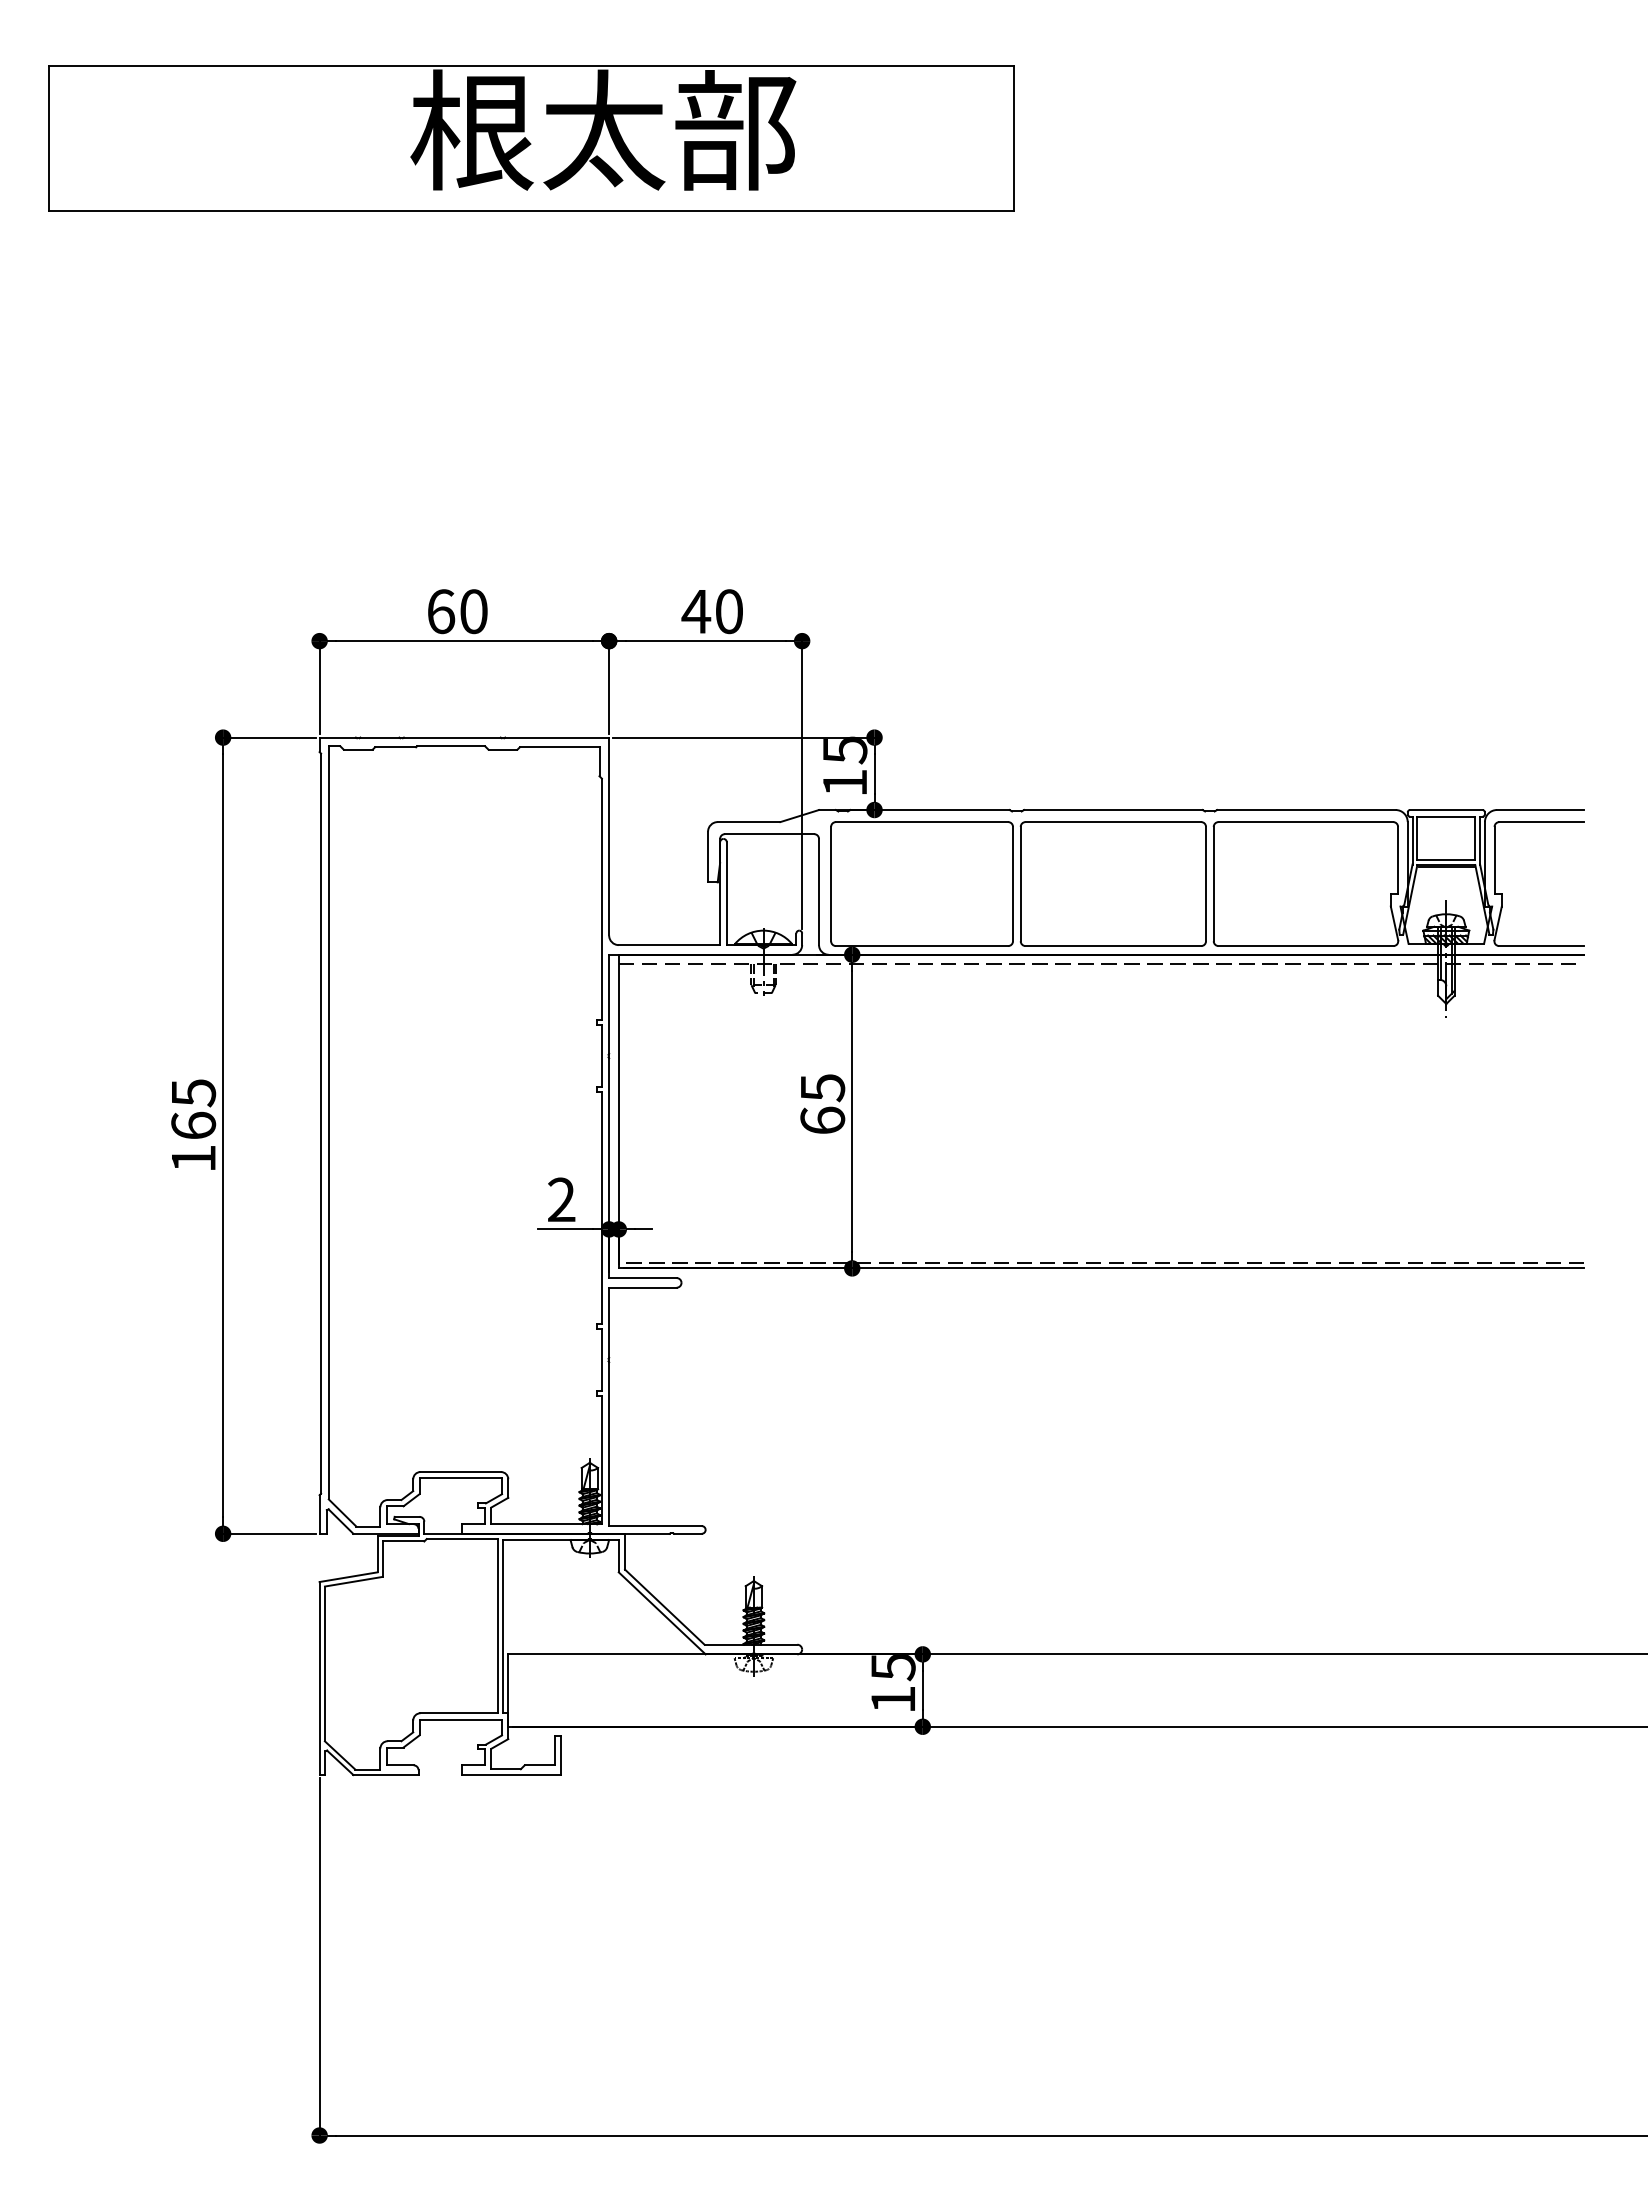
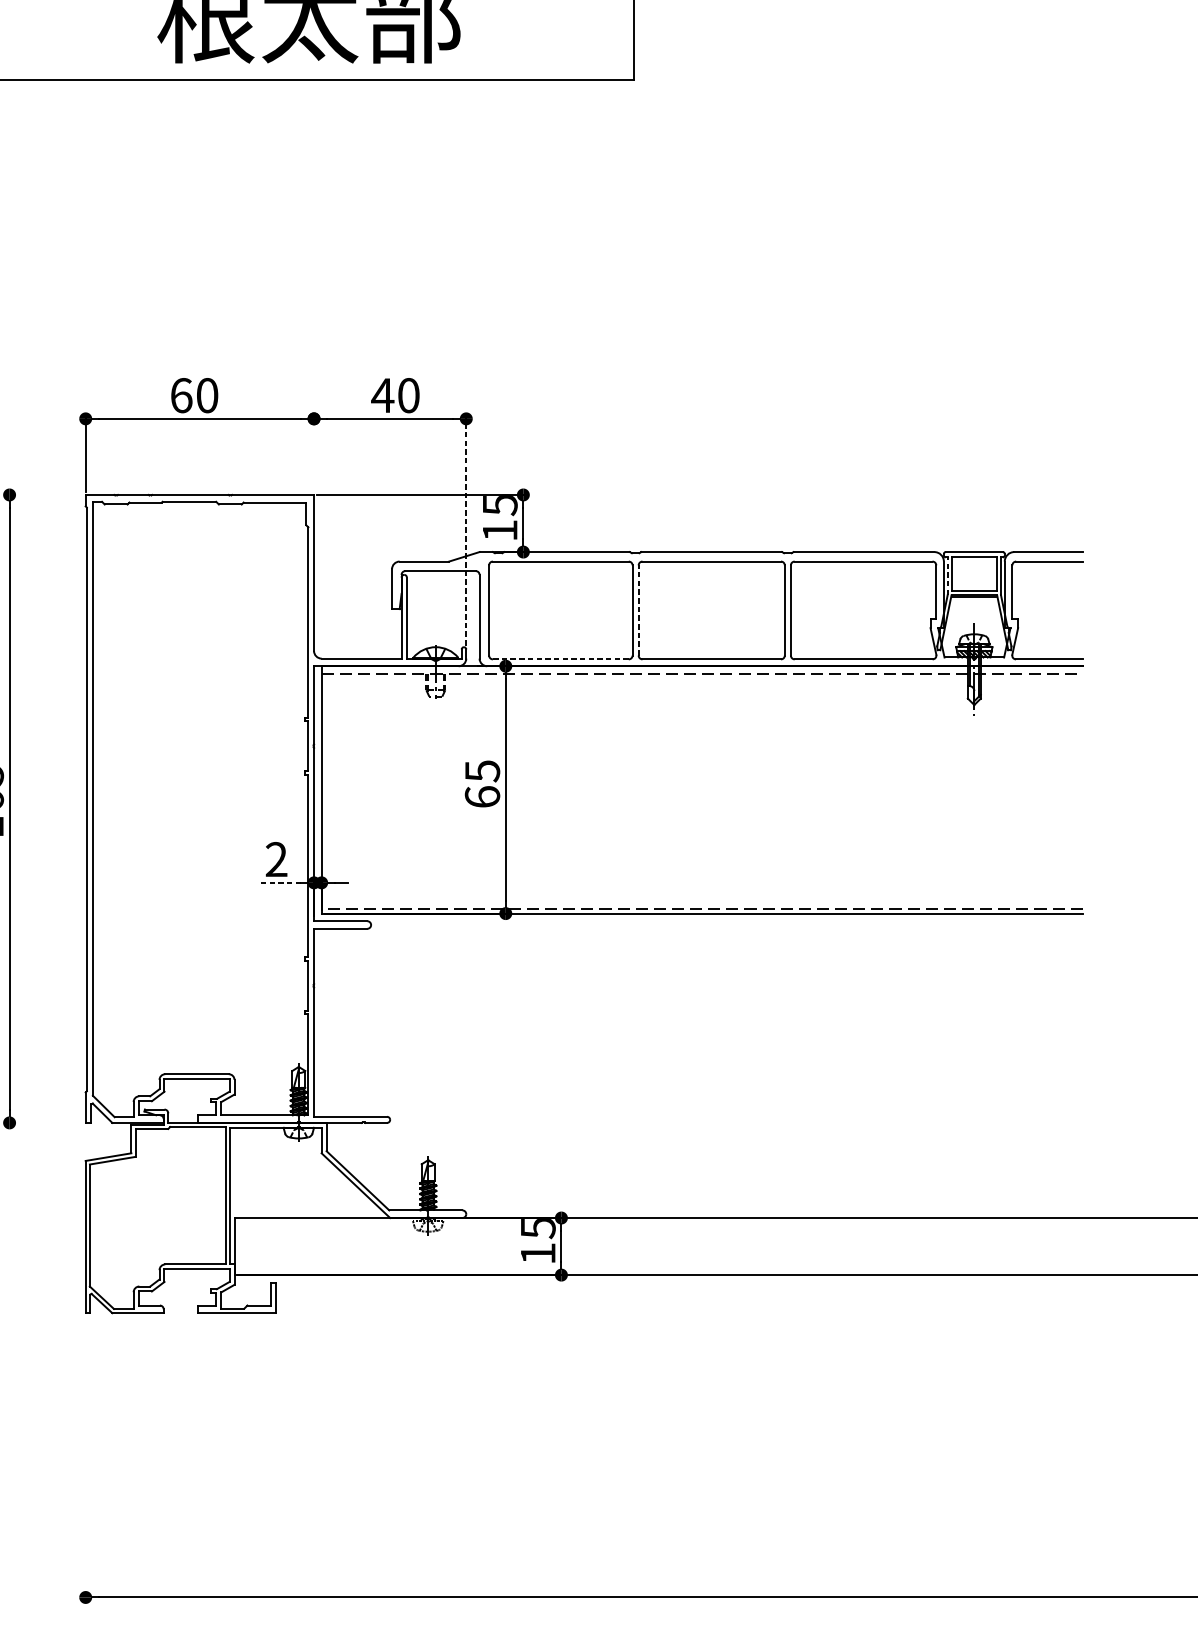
line: (609, 685) -> (314, 453), removed
line: (267, 737) -> (44, 494), removed
line: (802, 782) -> (466, 530), solid -> dashed
line: (1412, 840) -> (947, 576), solid -> dashed
line: (1020, 883) -> (638, 610), solid -> dashed
line: (921, 946) -> (560, 659), solid -> dashed
line: (565, 1229) -> (279, 882), solid -> dashed
line: (267, 1533) -> (44, 1122), removed
line: (319, 1959) -> (85, 1458), removed

